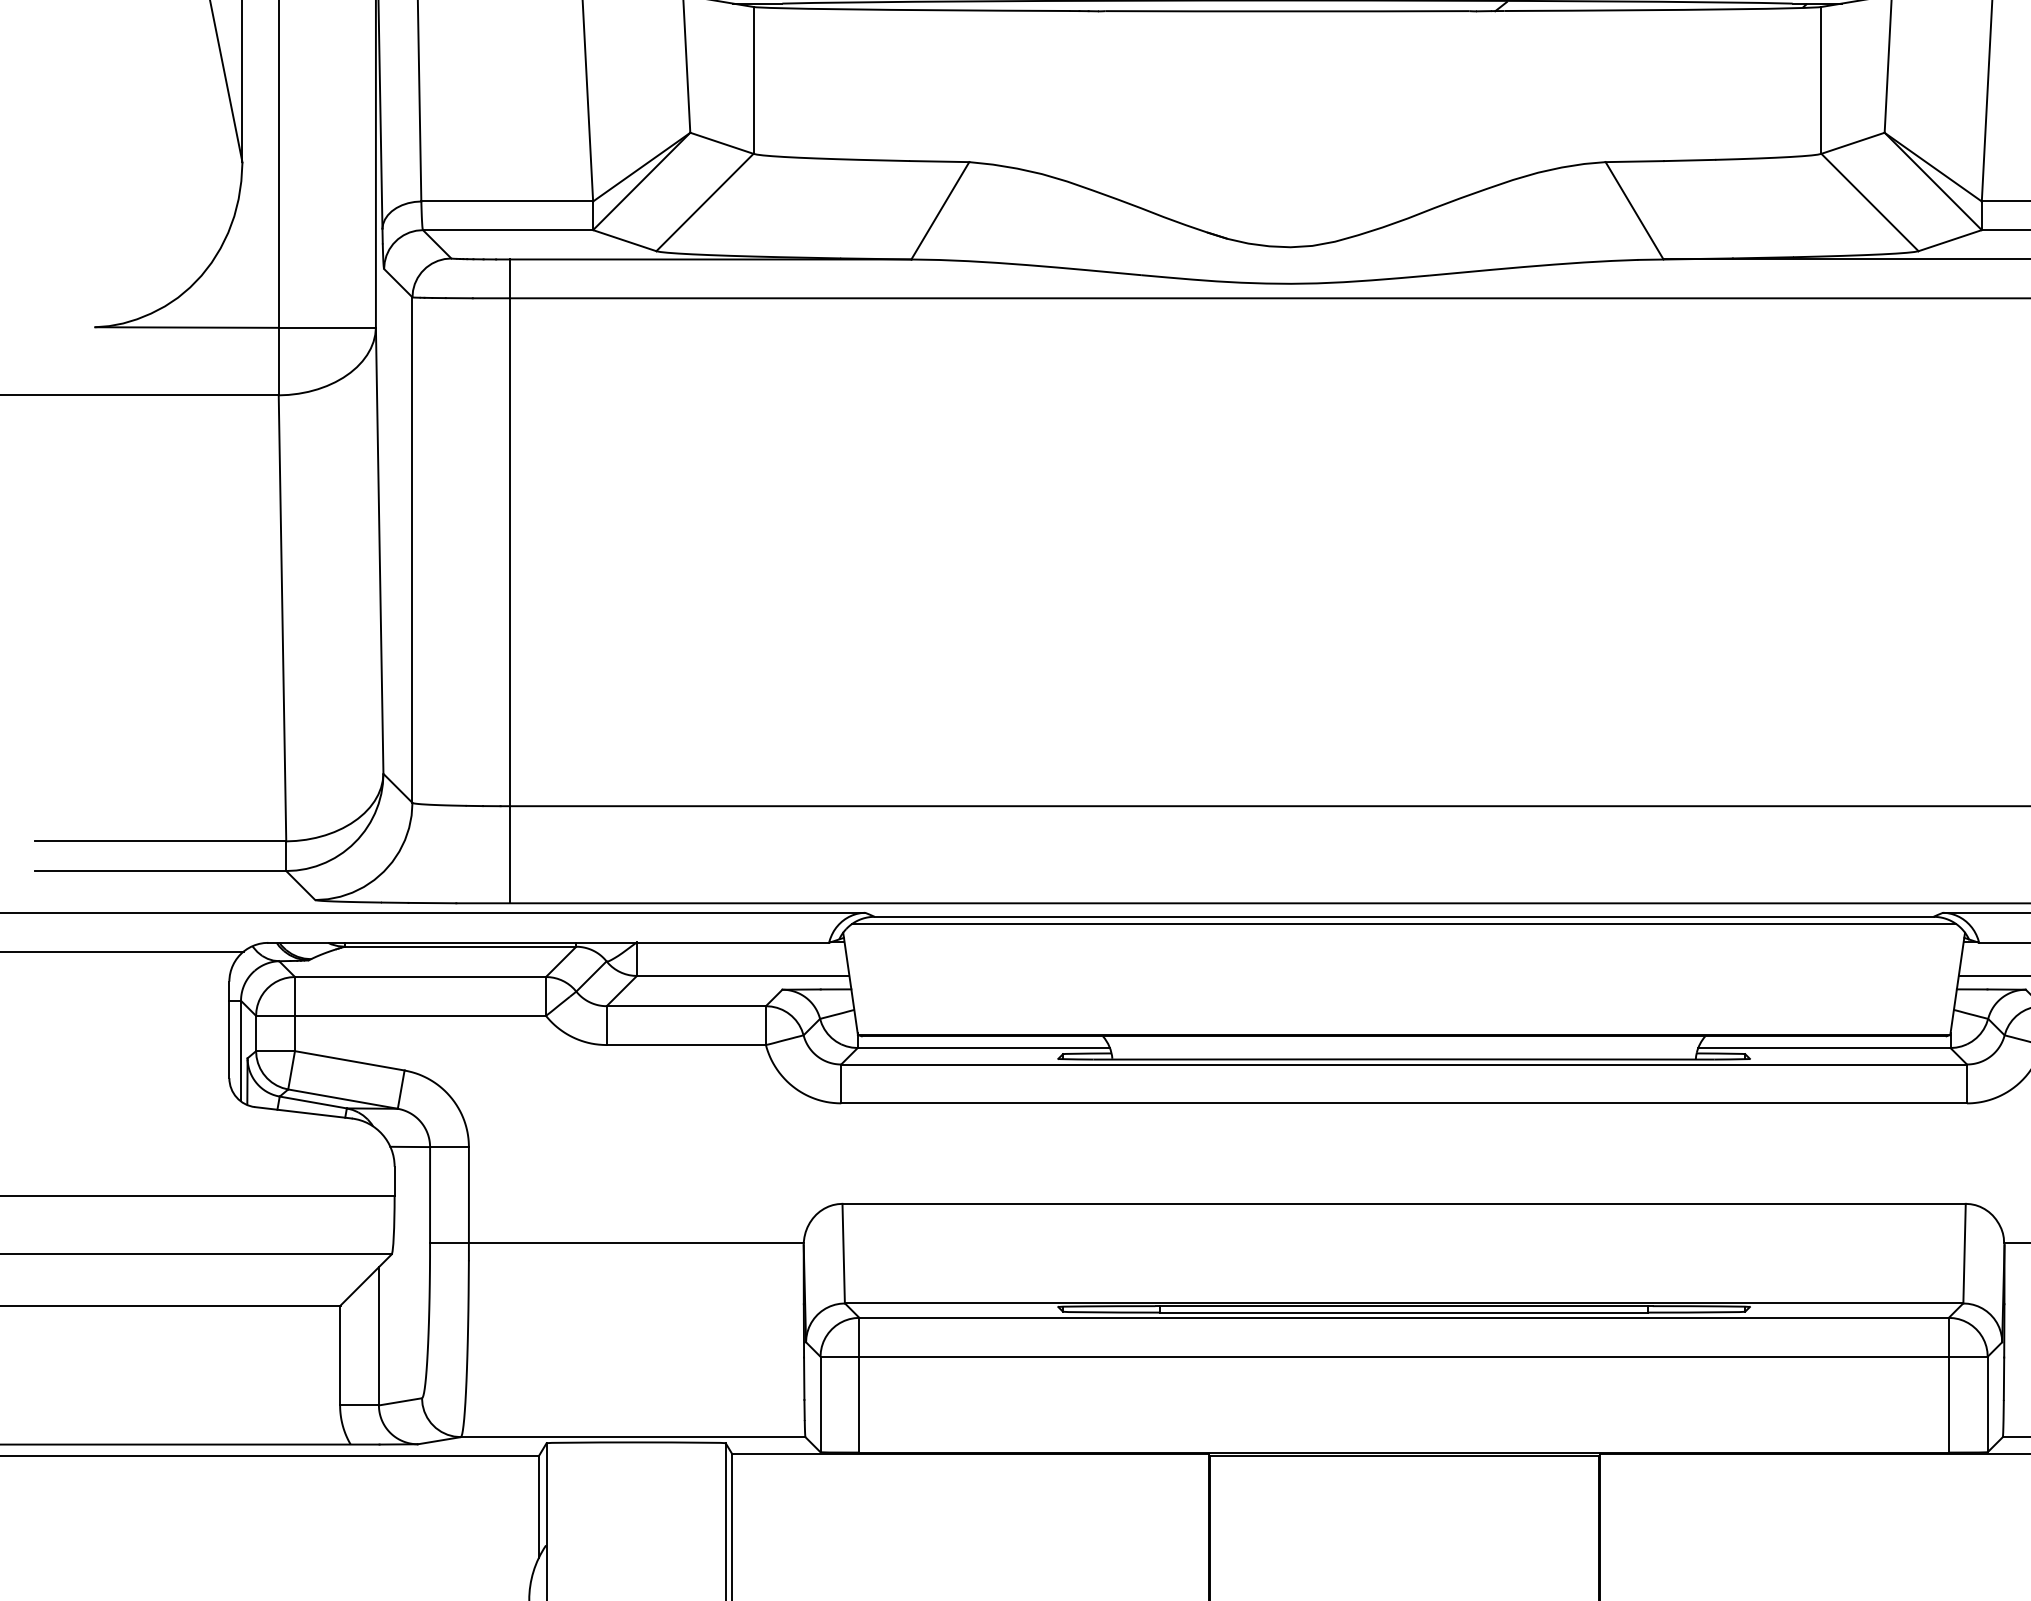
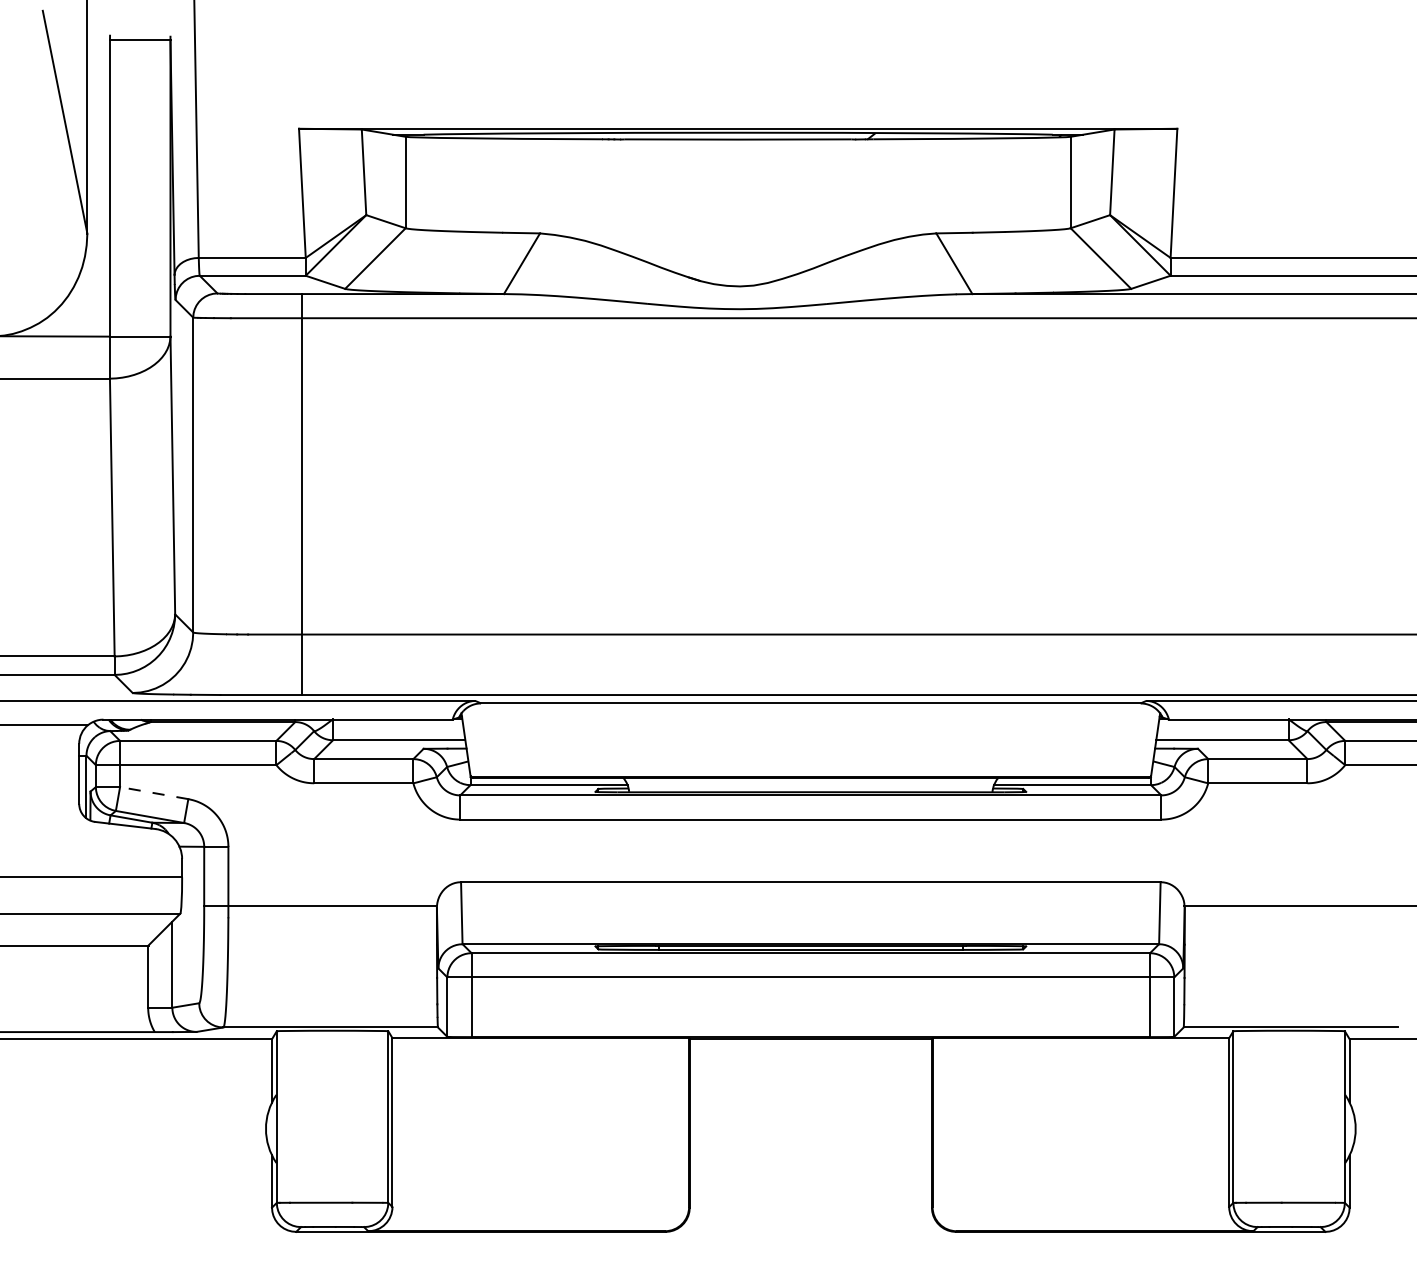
line: (509, 581) -> (301, 494), moved
line: (1403, 924) -> (810, 708), removed
line: (350, 1061) -> (154, 793), solid -> dashed

